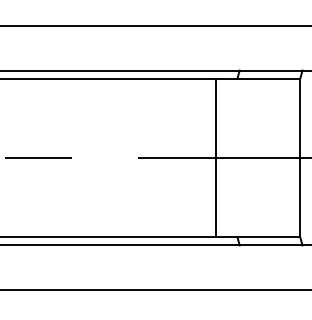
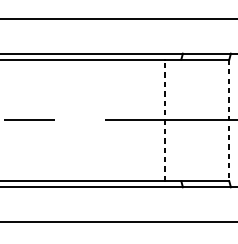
line: (215, 157) -> (164, 120), solid -> dashed
line: (299, 158) -> (228, 120), solid -> dashed

